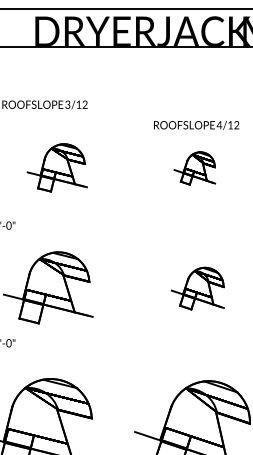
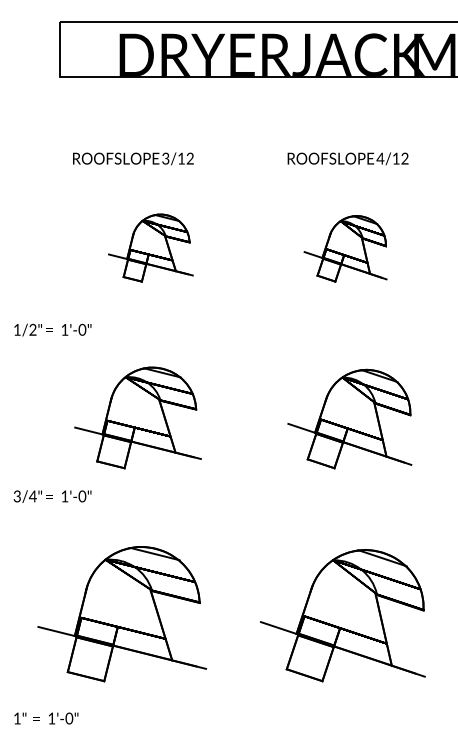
text: (196, 125) -> (347, 158), moved
part: (194, 168) -> (345, 248), size x1.43
part: (197, 288) -> (349, 418), size x1.67

